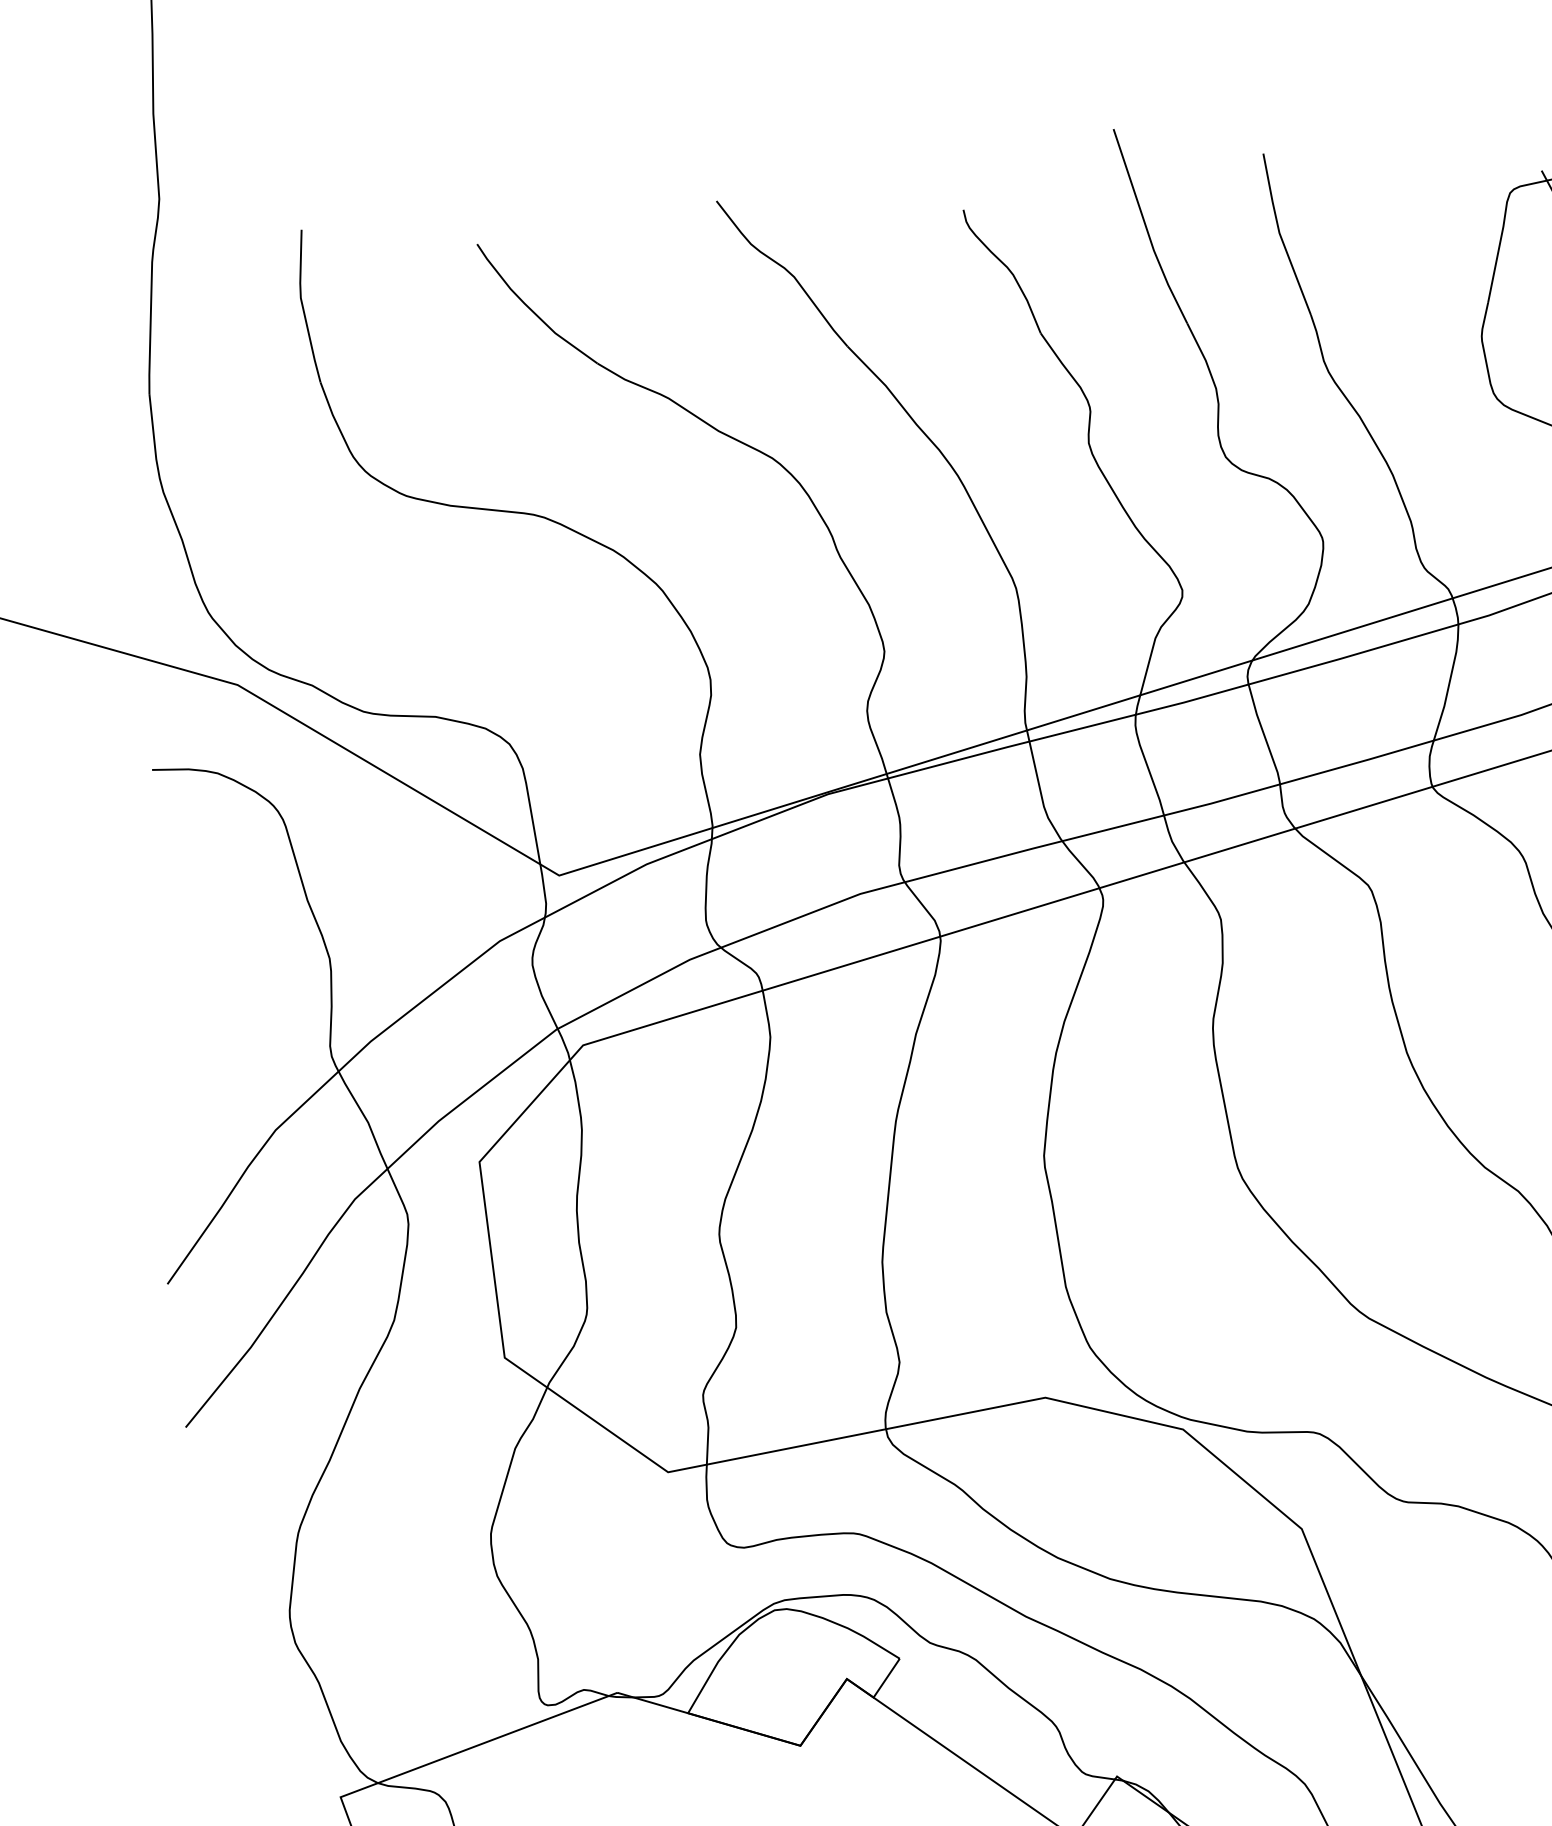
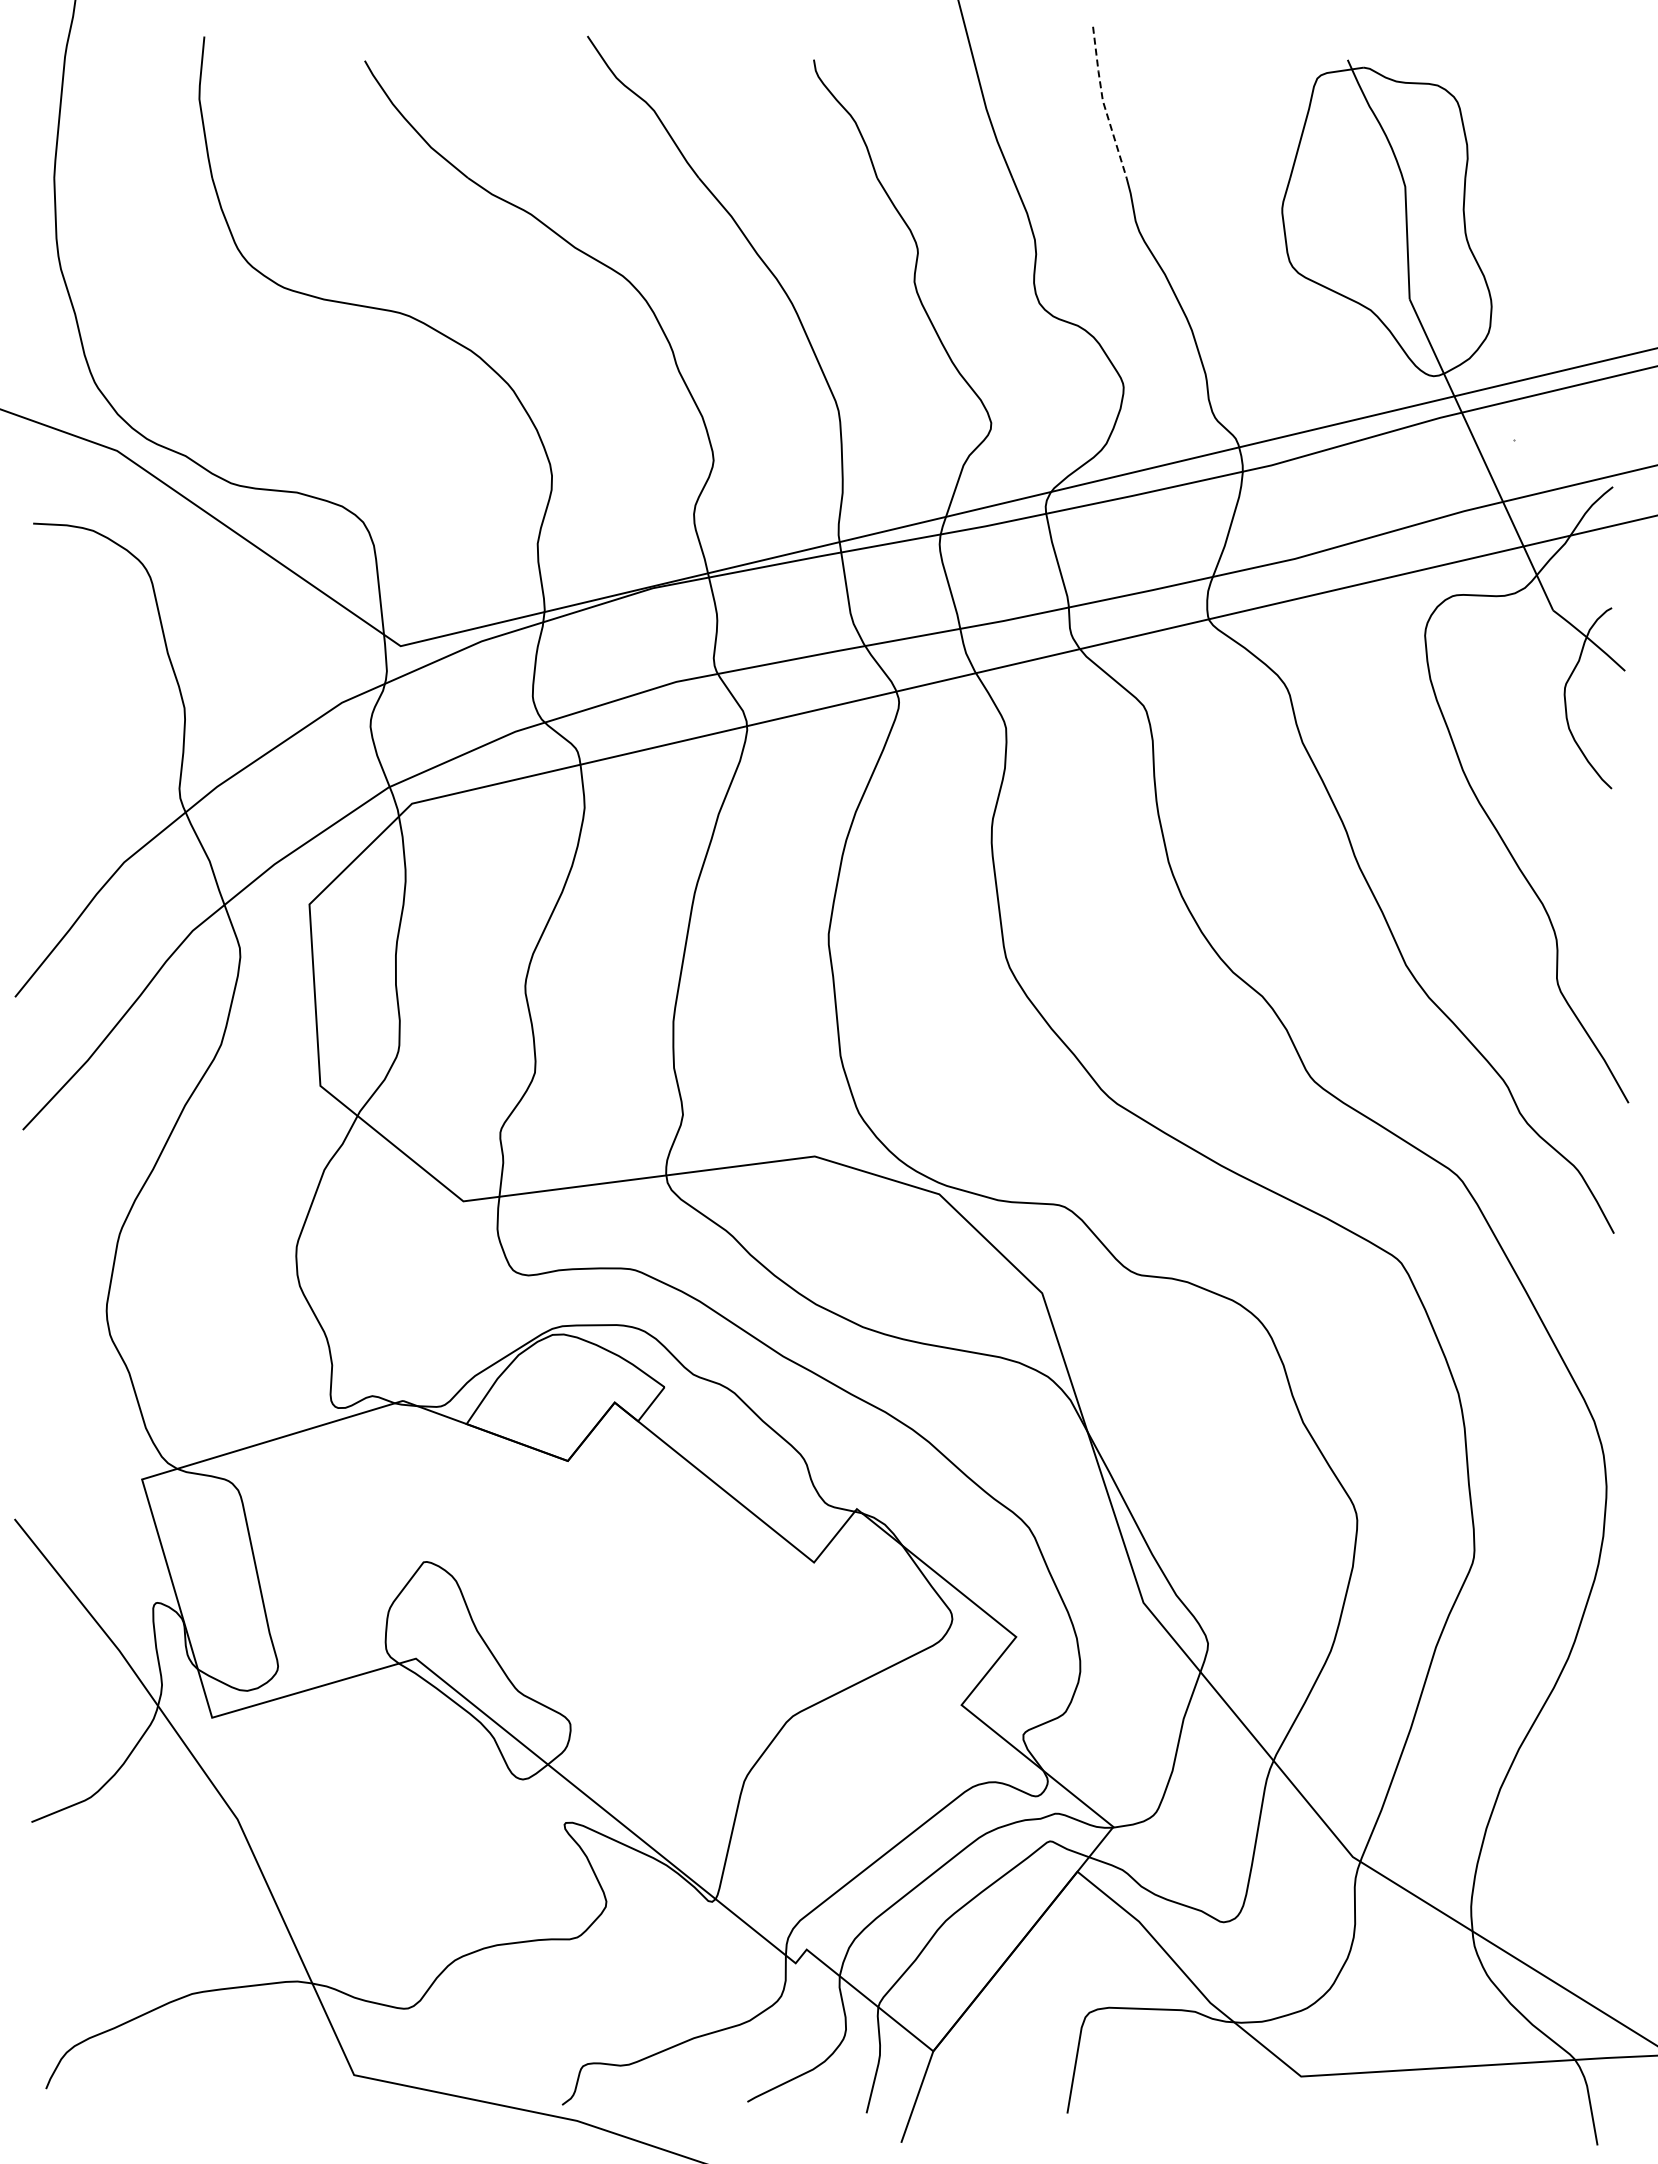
line: (1280, 234) -> (1103, 102), solid -> dashed

